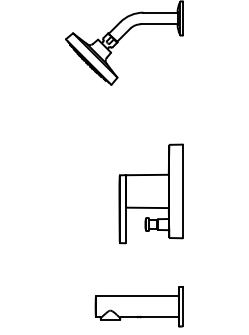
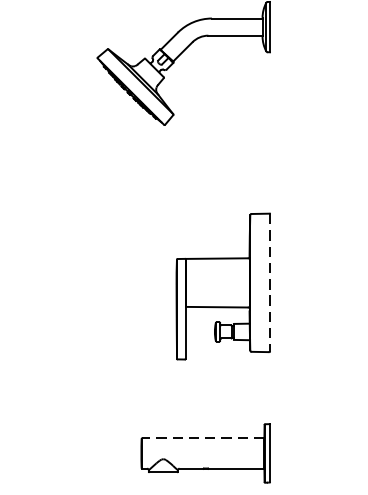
line: (182, 191) -> (269, 282), solid -> dashed
line: (137, 296) -> (203, 438), solid -> dashed

